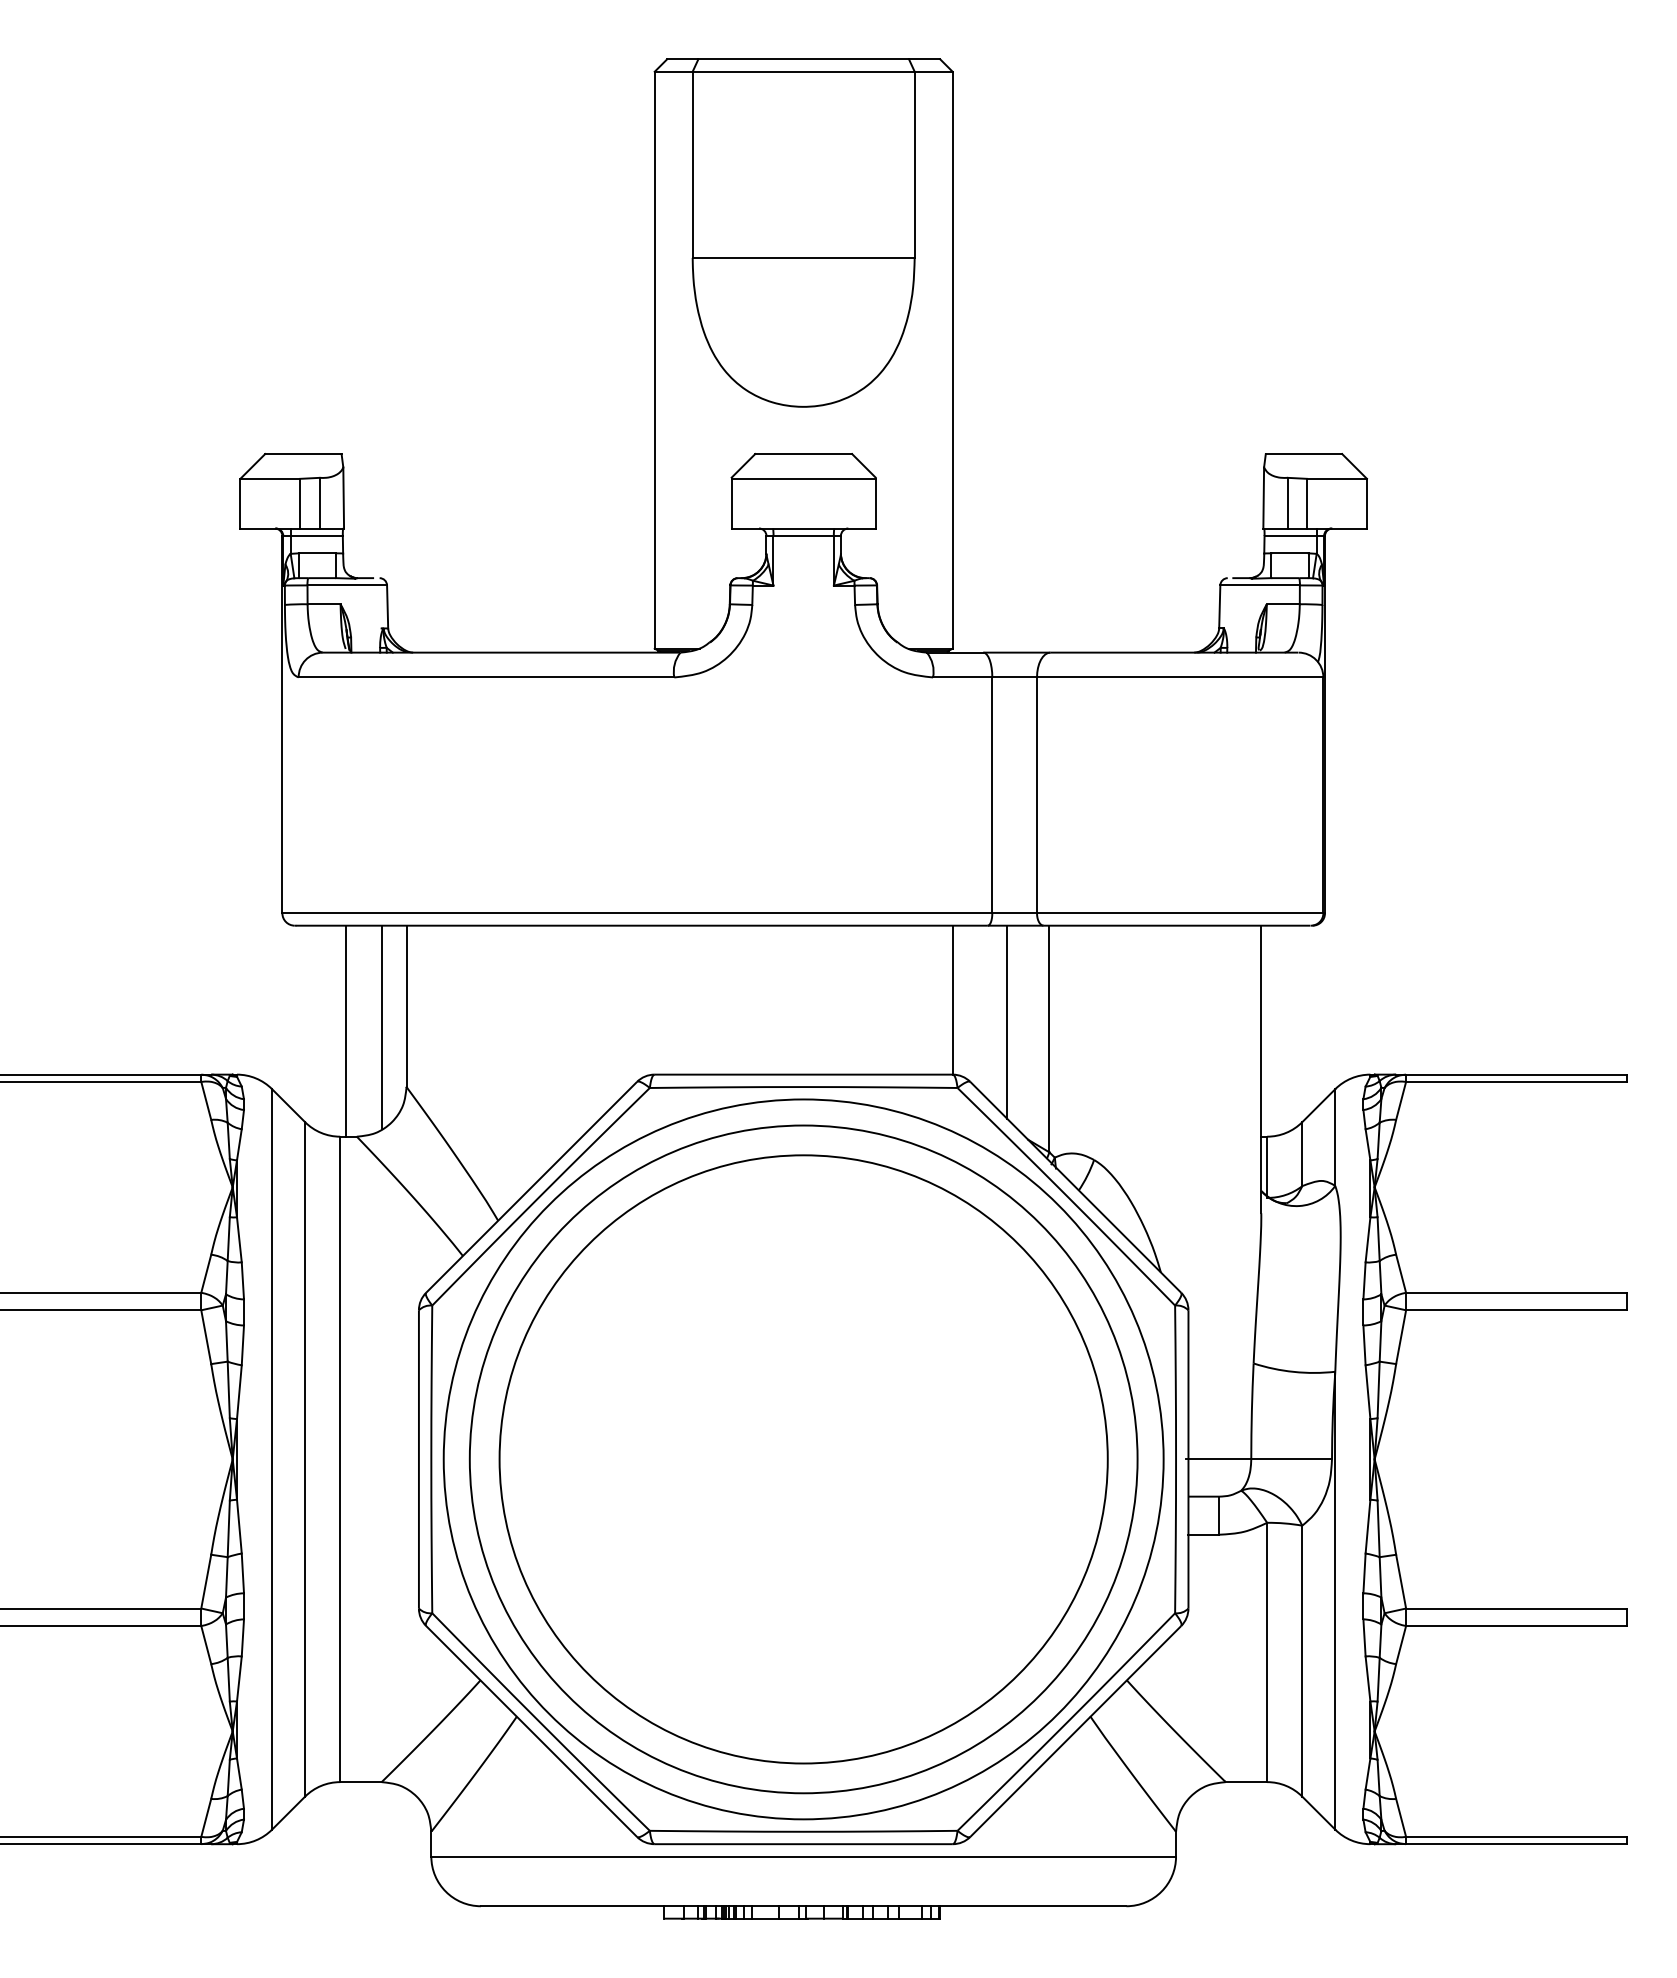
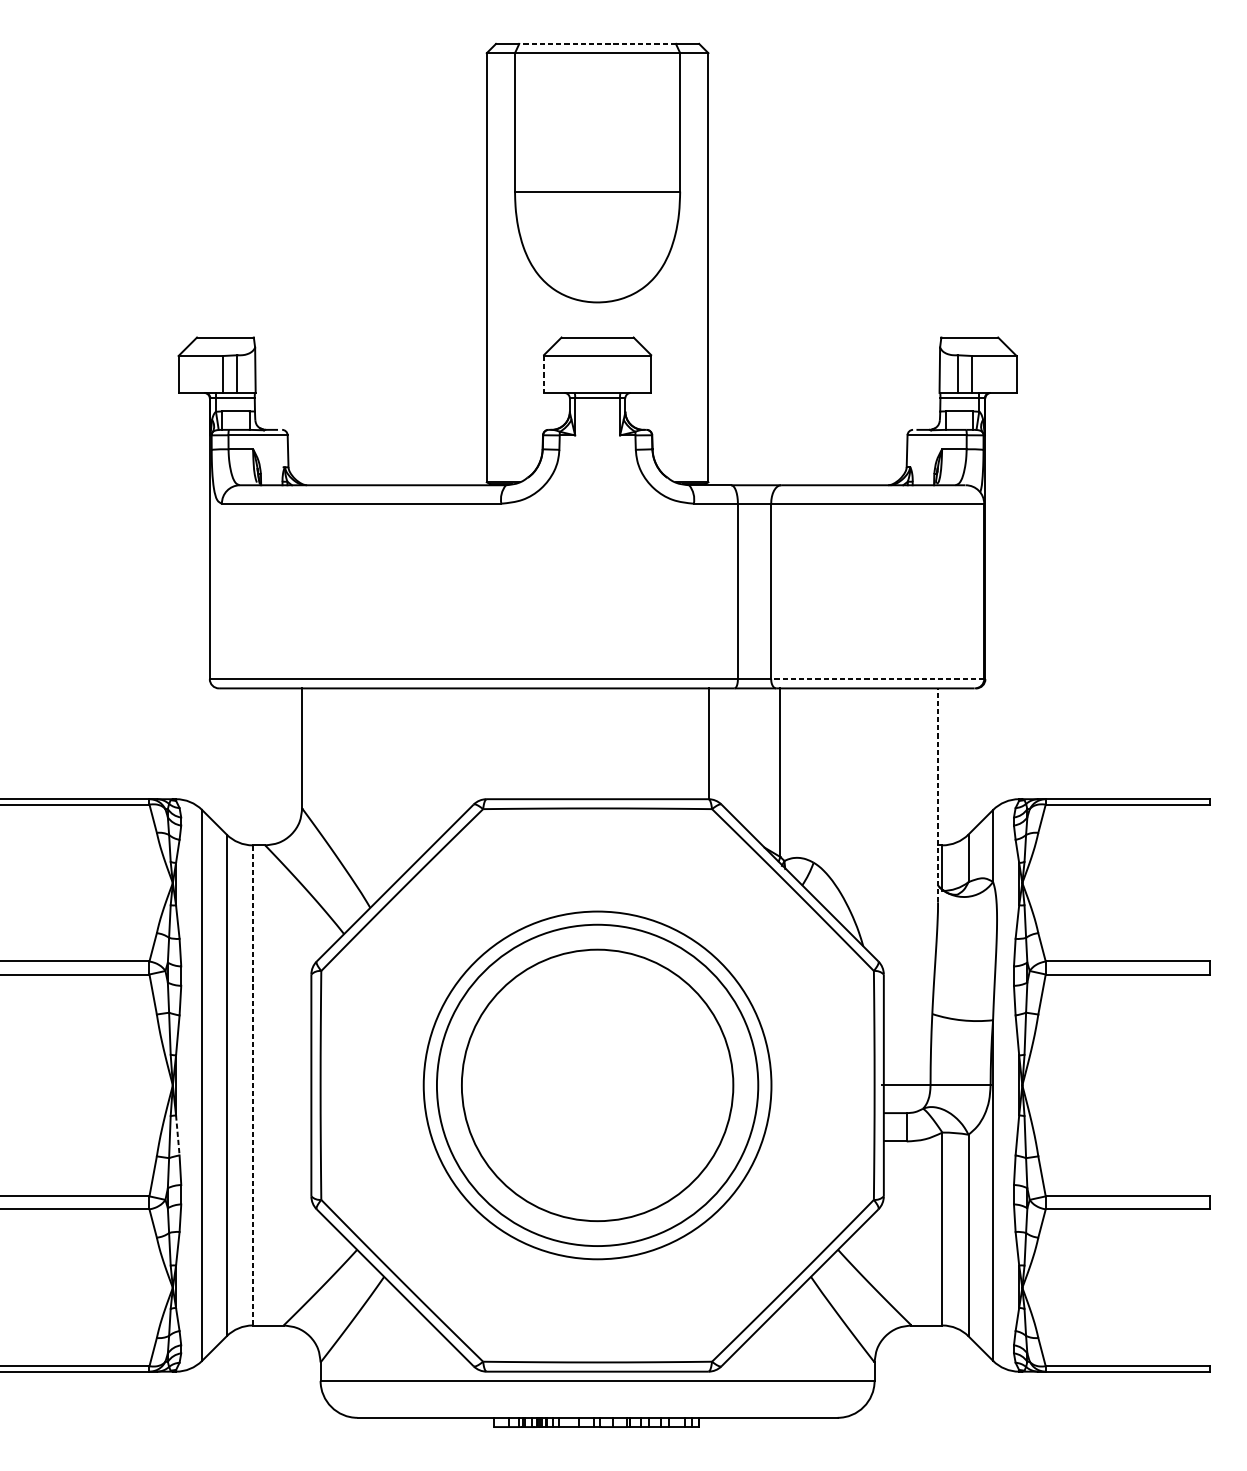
line: (803, 59) -> (597, 44), solid -> dashed
line: (731, 503) -> (543, 374), solid -> dashed
line: (1179, 913) -> (877, 679), solid -> dashed
line: (1007, 1021) -> (749, 759), removed
line: (382, 1027) -> (284, 764), removed
line: (346, 1030) -> (257, 766), removed
line: (1261, 1069) -> (938, 795), solid -> dashed
line: (340, 1459) -> (253, 1085), solid -> dashed
circle: (803, 1459) -> (597, 1085), size x0.6
circle: (803, 1459) -> (597, 1085), size x0.6
circle: (803, 1459) -> (597, 1085), size x0.7
line: (239, 1527) -> (177, 1136), solid -> dashed

